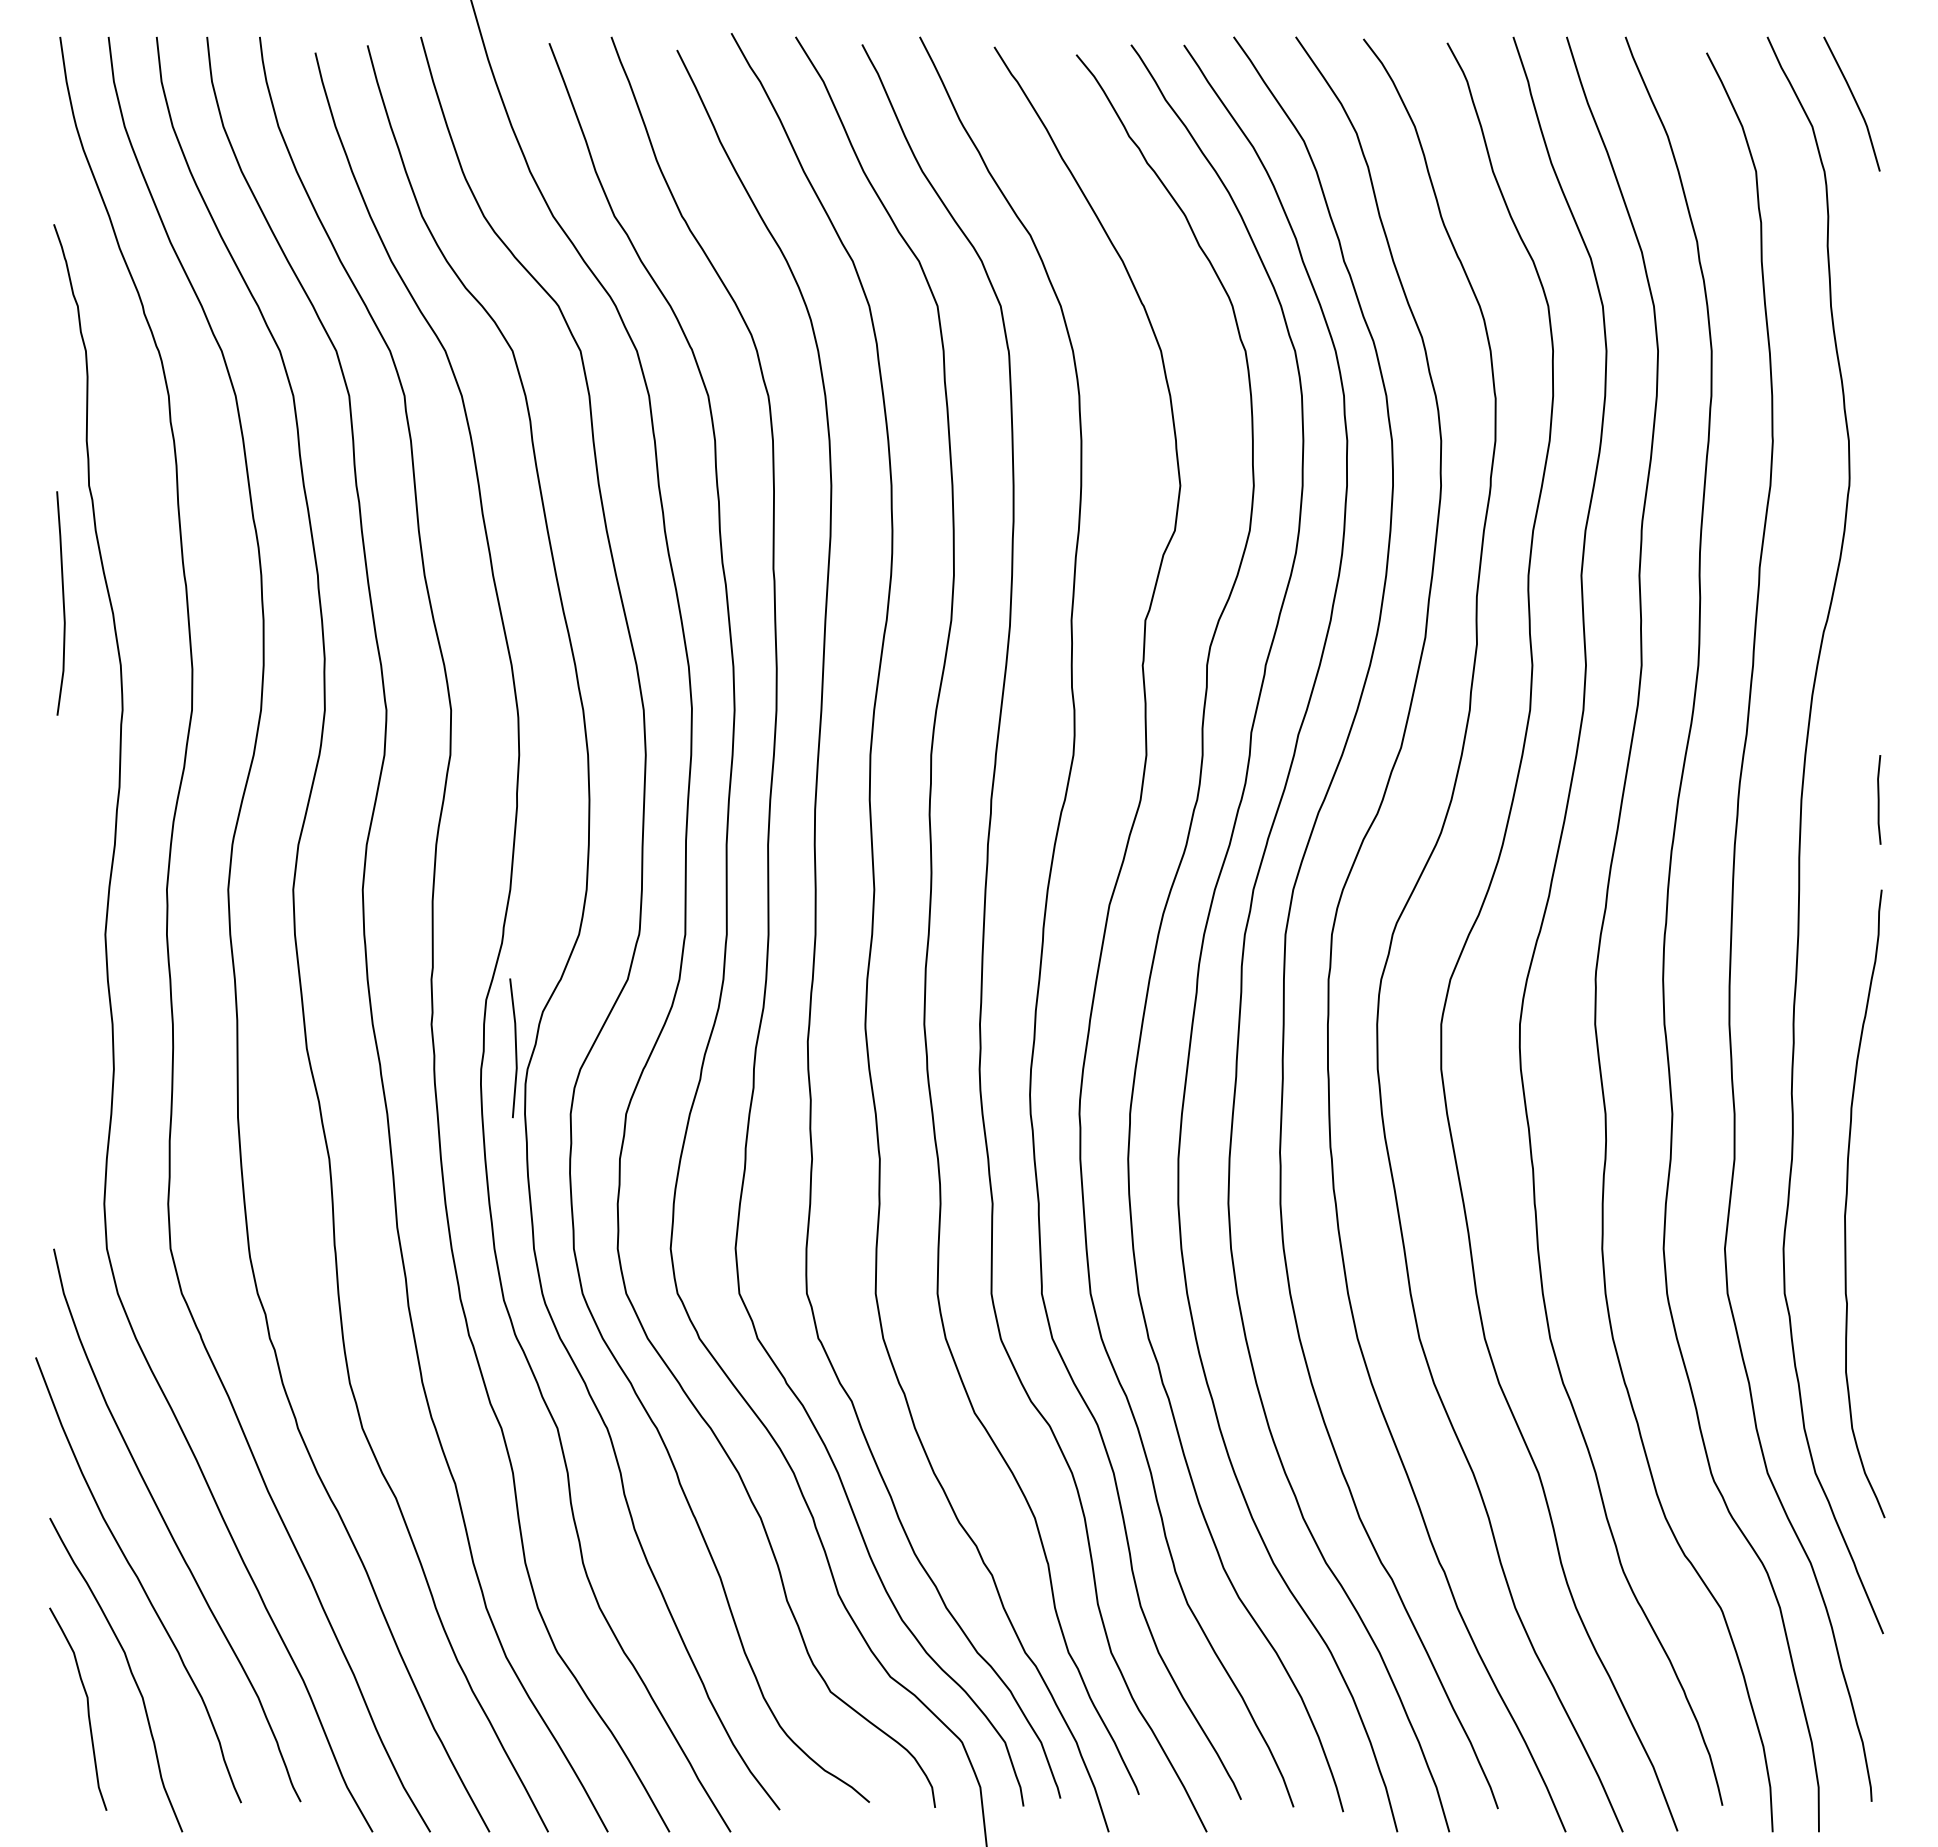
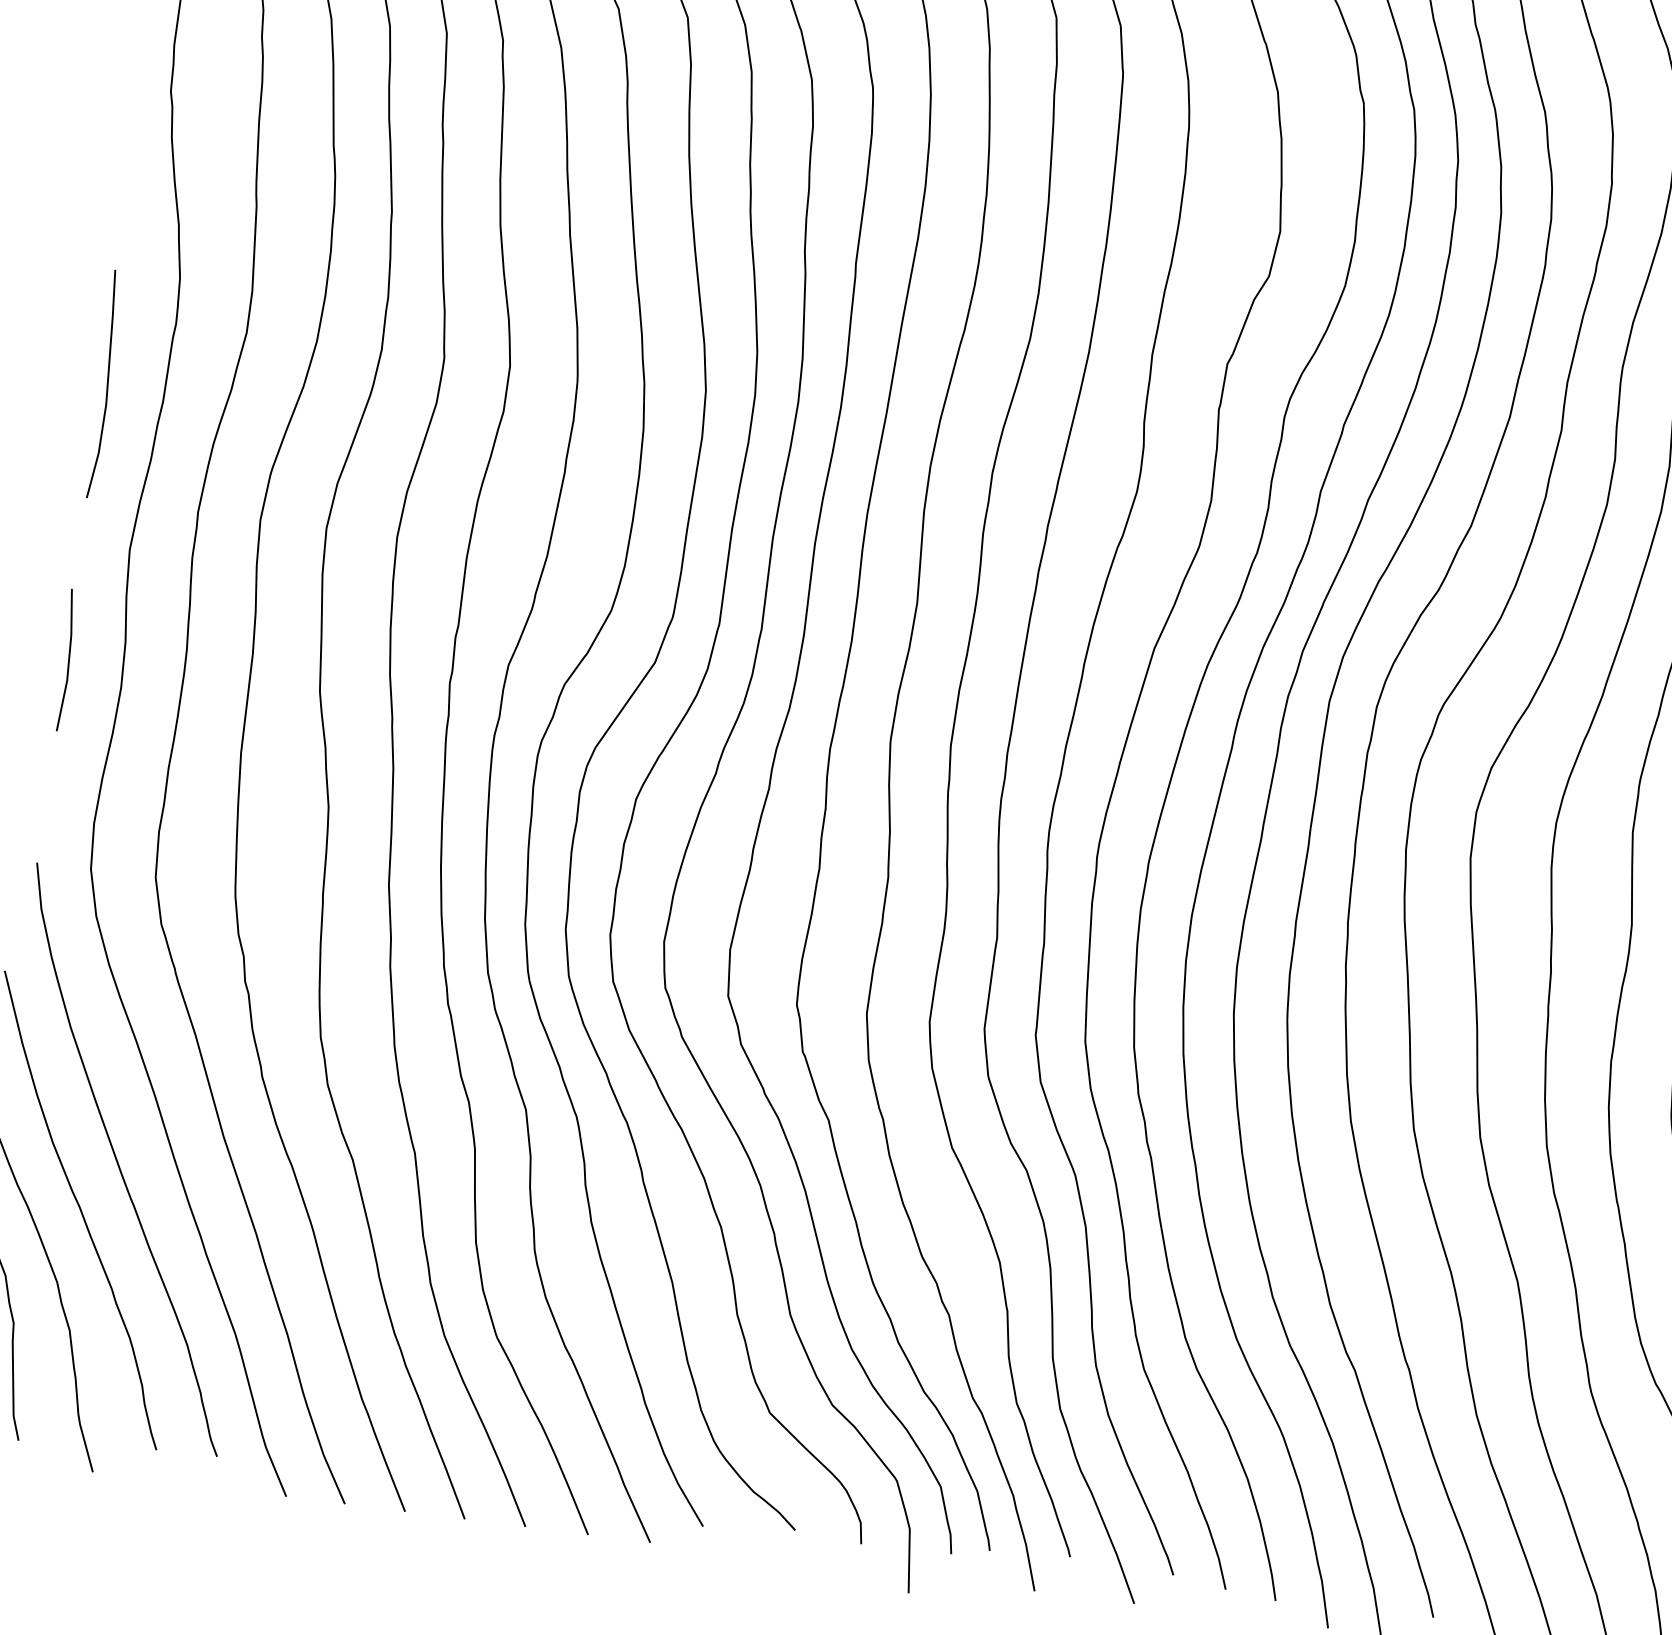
line: (62, 603) -> (106, 384), moved
line: (515, 1048) -> (68, 660), moved

